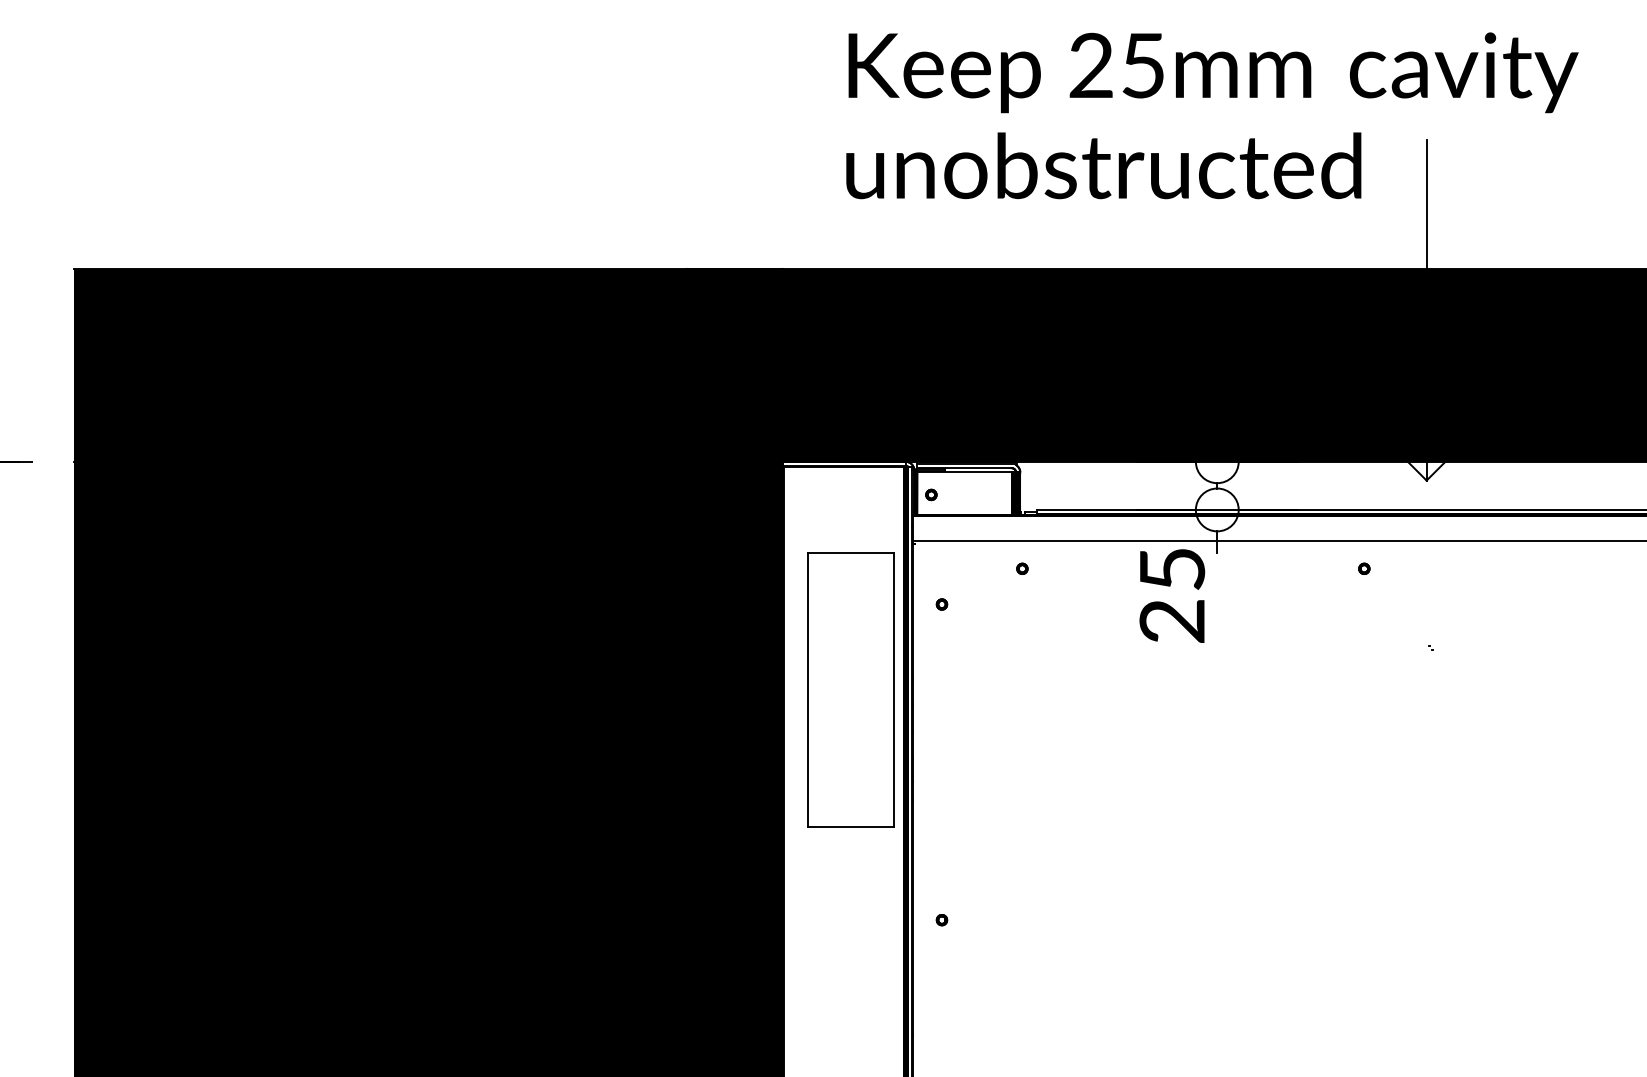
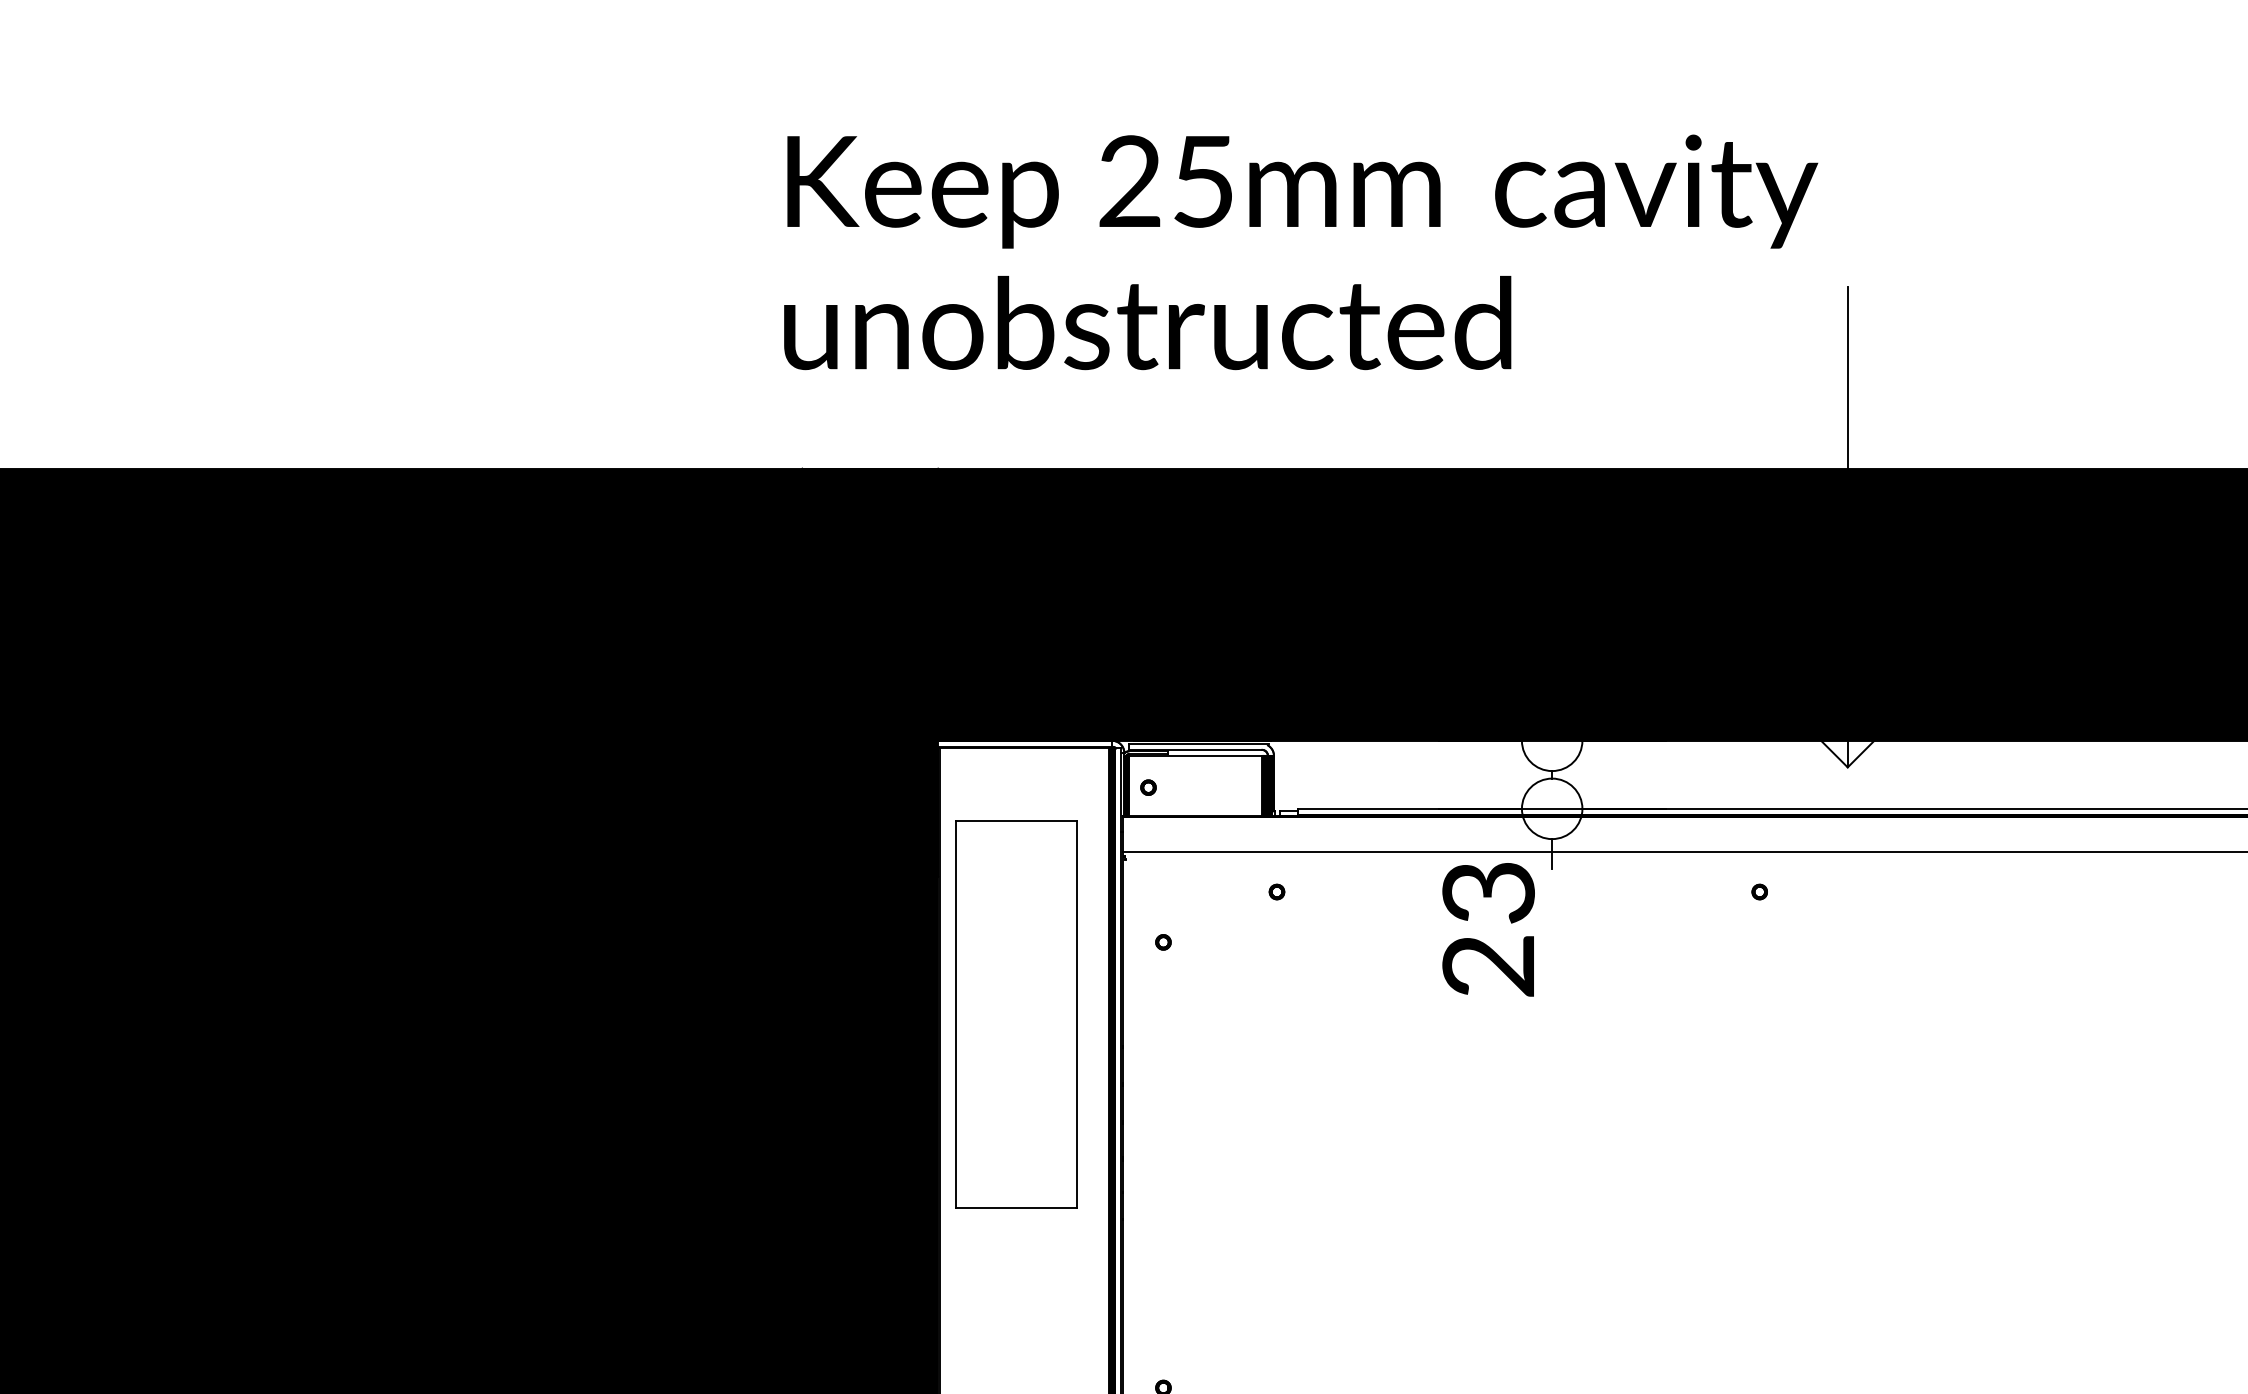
text: (1212, 115) -> (1301, 251), moved
text: (1172, 569) -> (1488, 892), 25 -> 23
part: (850, 689) -> (1015, 1014), moved

